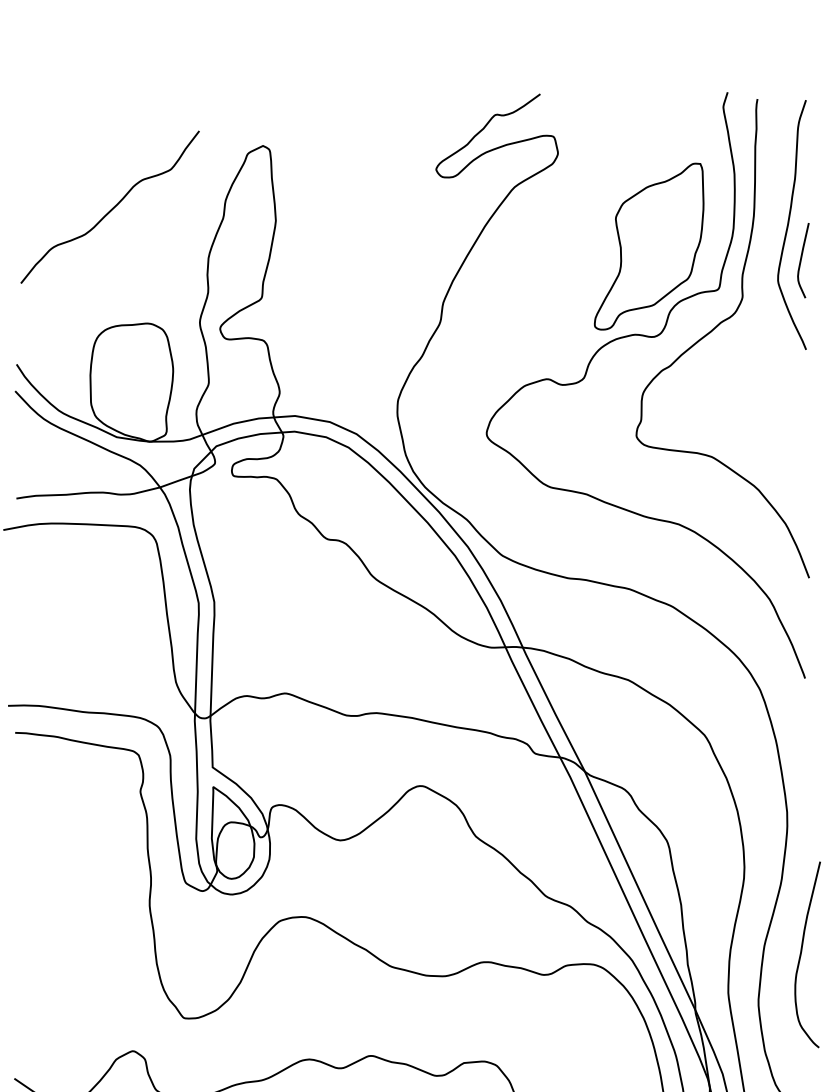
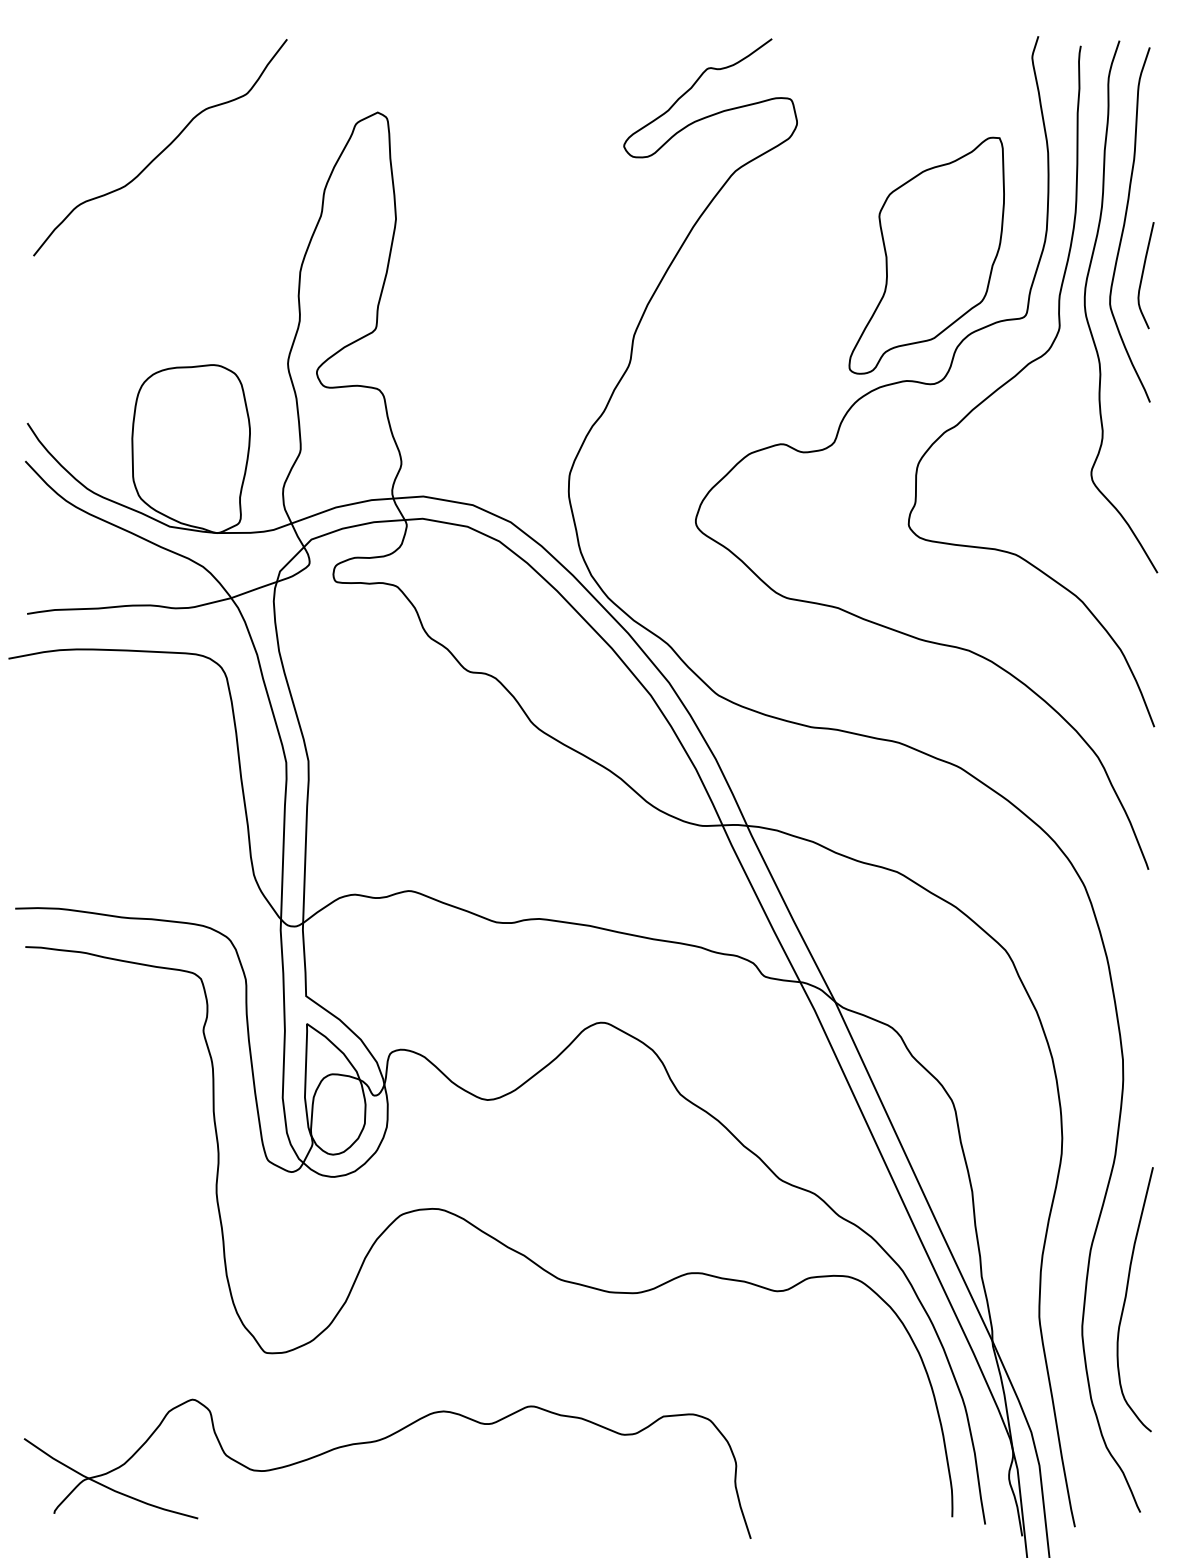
curve: (112, 208) -> (163, 149), moved
curve: (761, 284) -> (1086, 309), added
curve: (801, 954) -> (1126, 1298), moved

